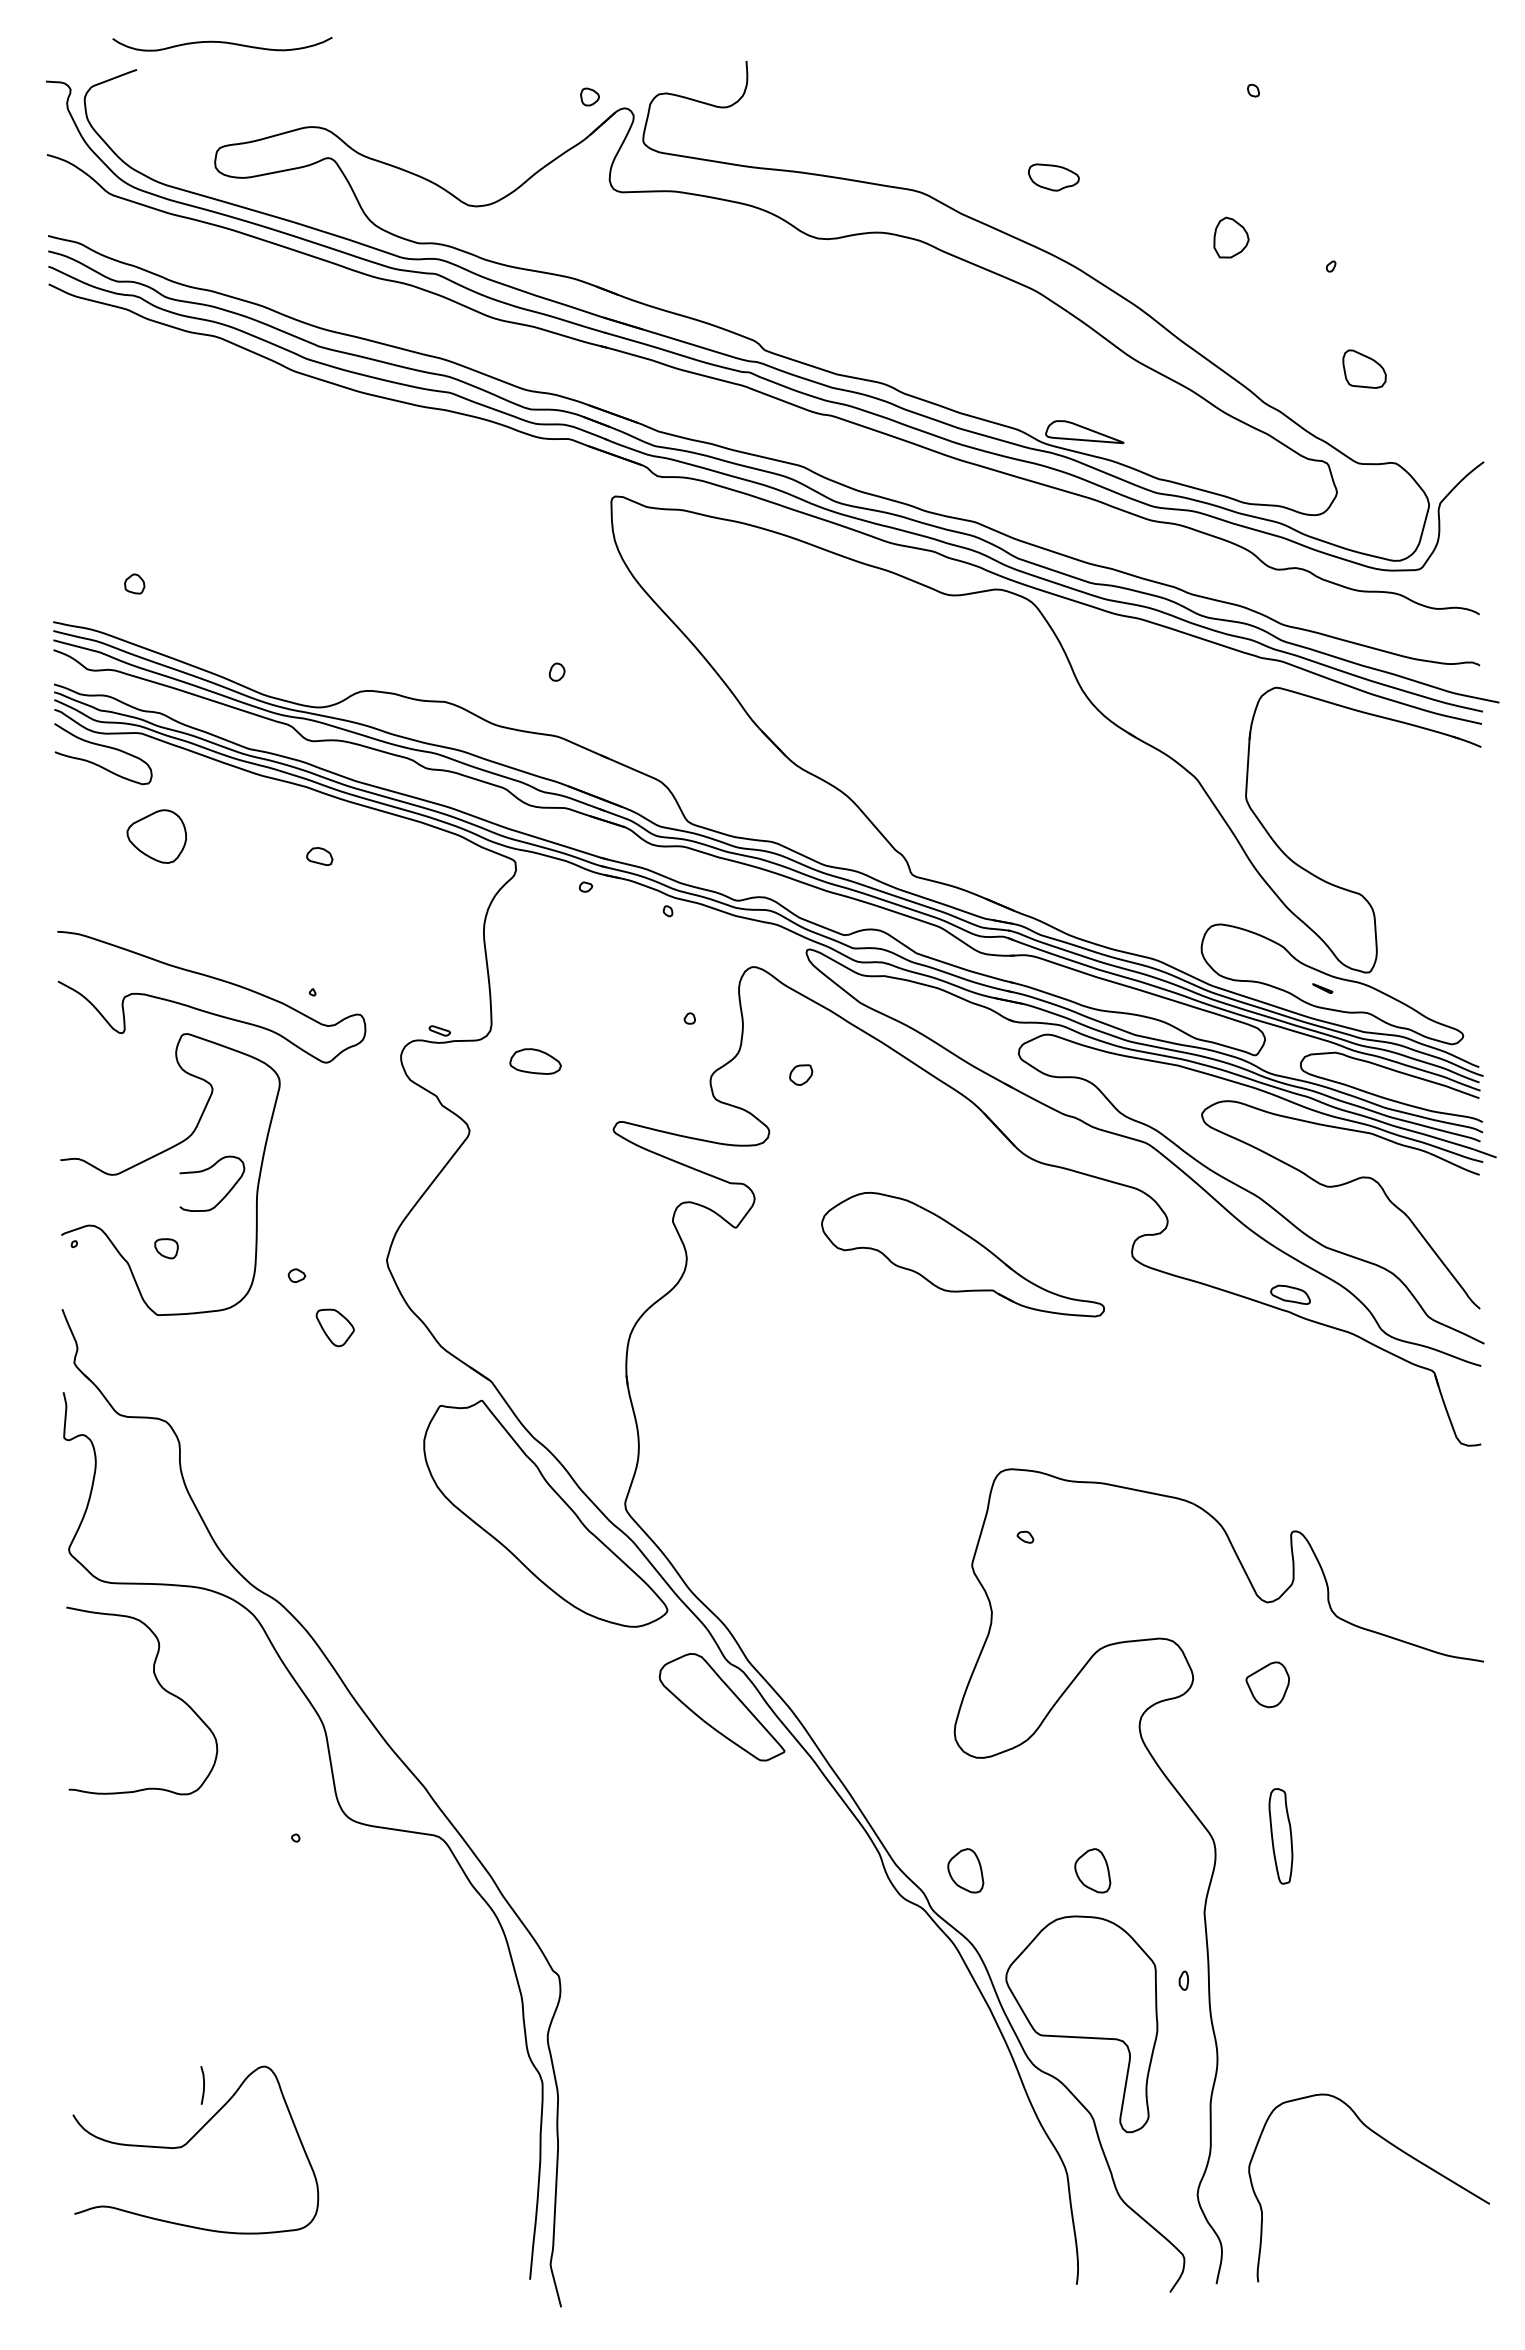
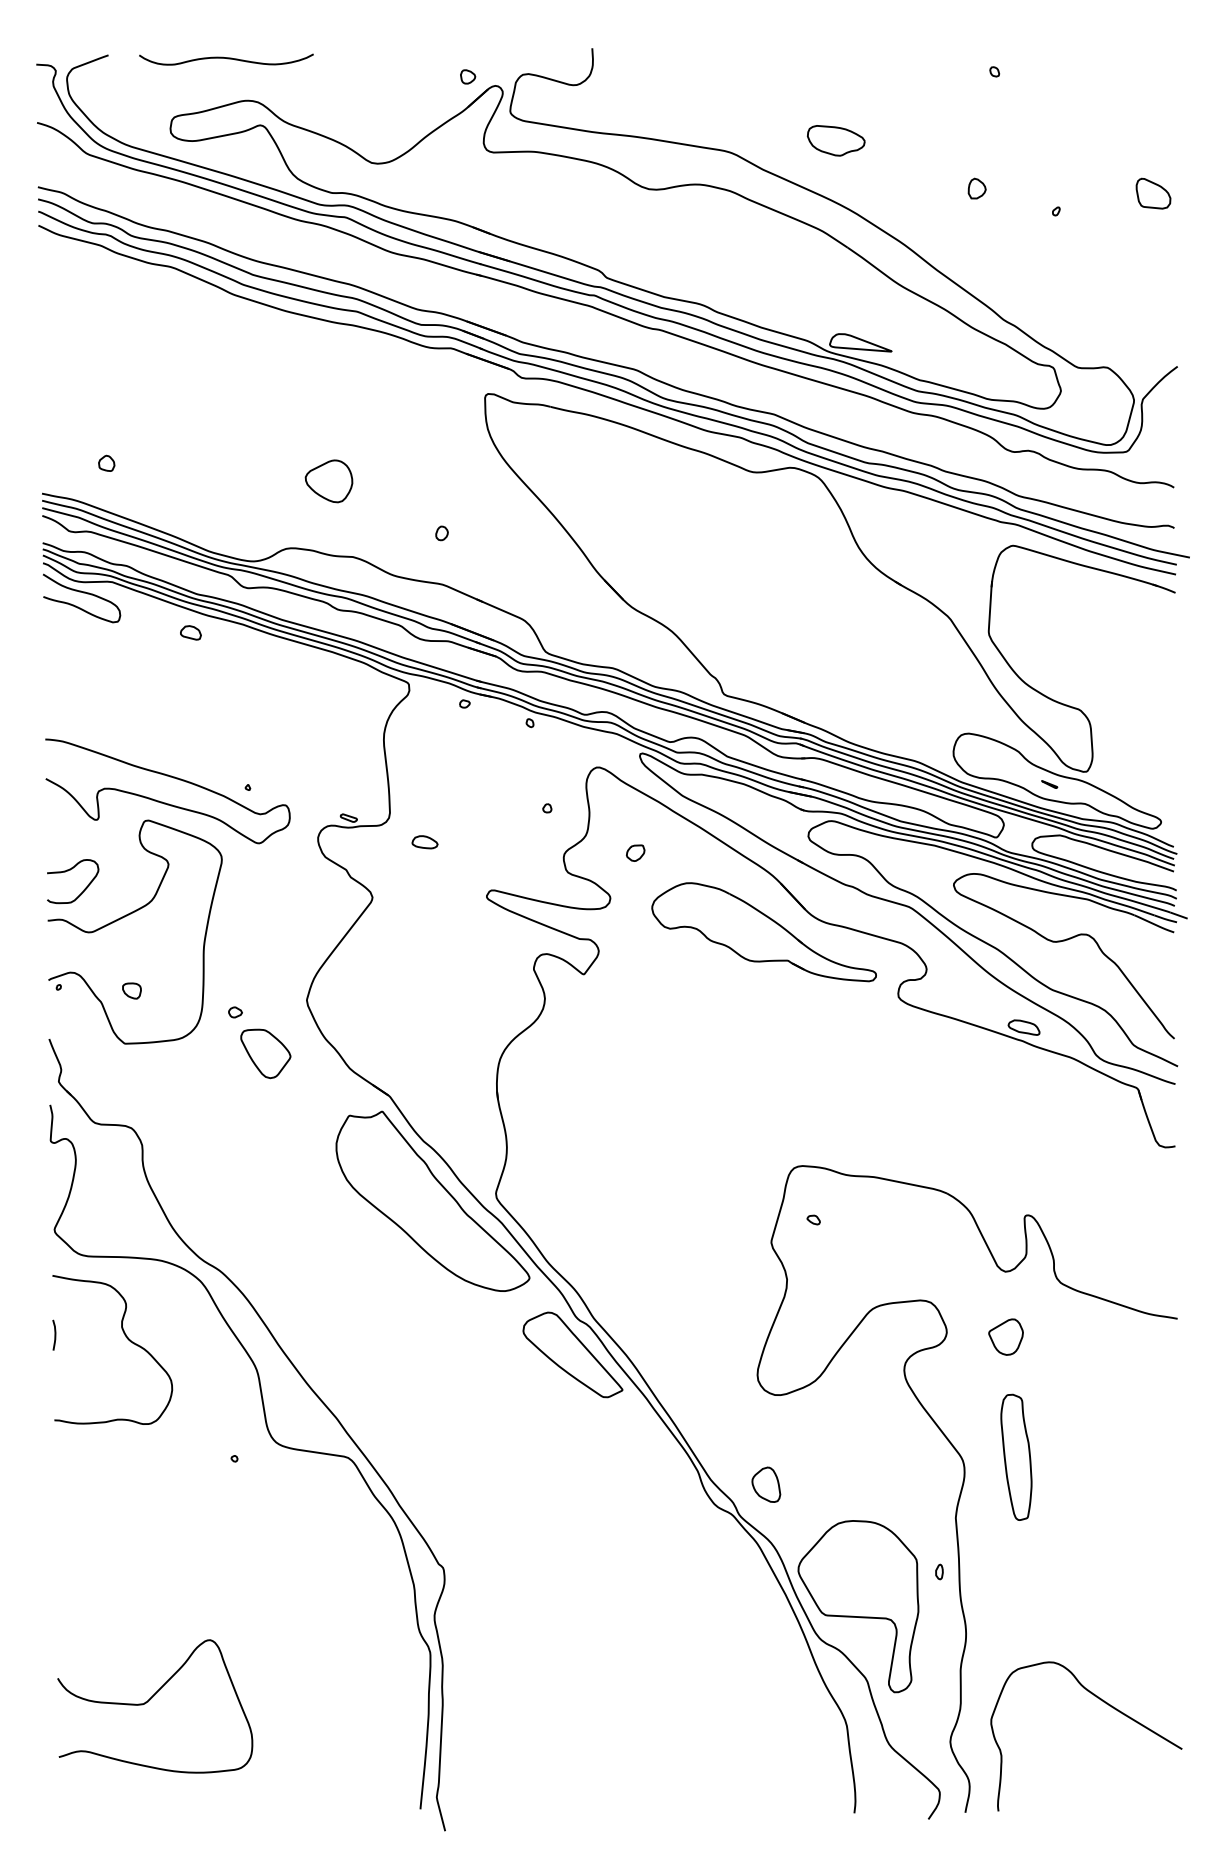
curve: (222, 43) -> (226, 59), moved
part: (1053, 177) -> (835, 140), size x1.43
part: (1231, 237) -> (977, 188), size x0.62
part: (1364, 368) -> (1153, 193), moved
part: (156, 836) -> (328, 481), moved
part: (319, 856) -> (190, 632), moved
part: (535, 1060) -> (424, 841), size x0.62
curve: (207, 1170) -> (69, 870), moved
part: (962, 1254) -> (763, 932), moved
part: (335, 1327) -> (266, 1053), size x1.67
part: (1280, 1836) -> (1016, 1457), size x1.67
part: (1092, 1870) -> (866, 1484), removed
curve: (203, 2085) -> (54, 1335), moved

